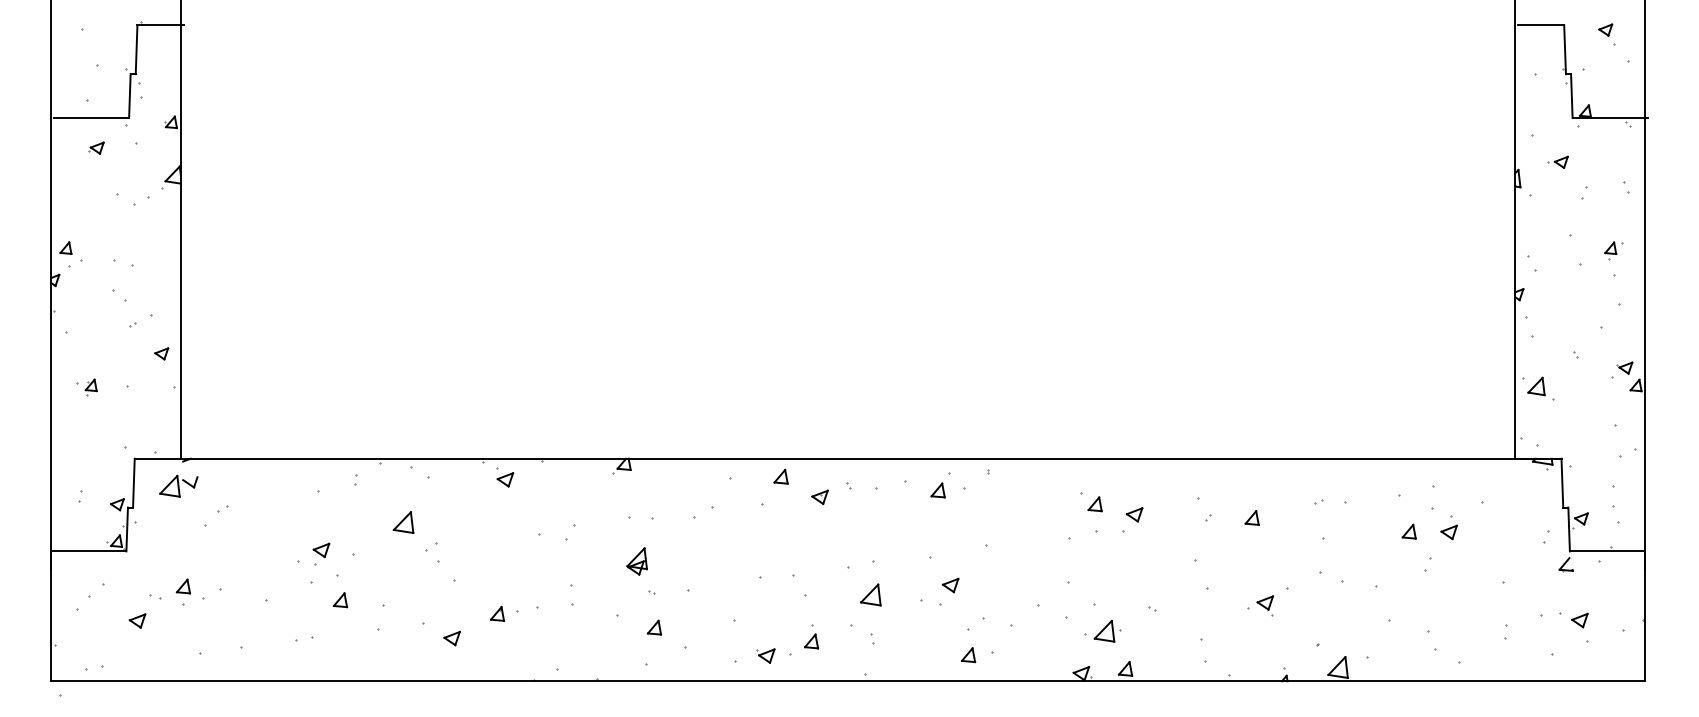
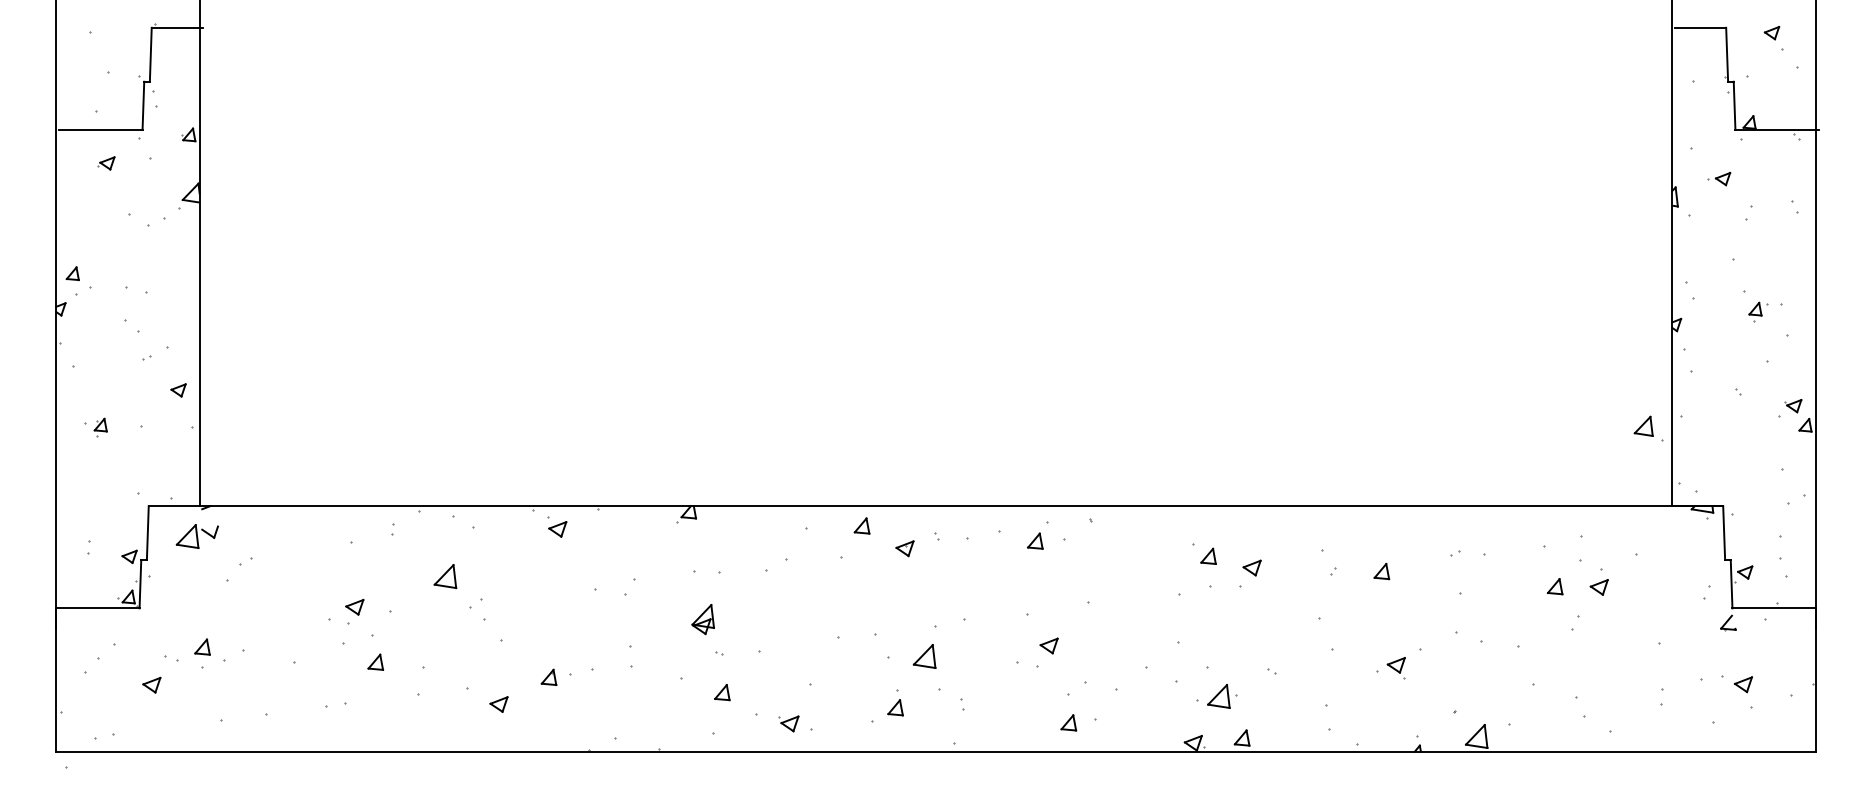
part: (1613, 250) -> (1758, 311), moved
part: (1540, 388) -> (1648, 428), moved
part: (870, 594) -> (924, 655), moved
part: (765, 655) -> (788, 723), moved

